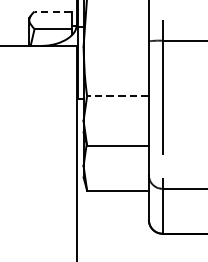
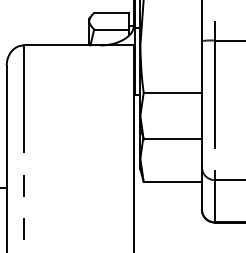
line: (52, 12) -> (111, 13), dashed -> solid
line: (117, 95) -> (172, 92), dashed -> solid

